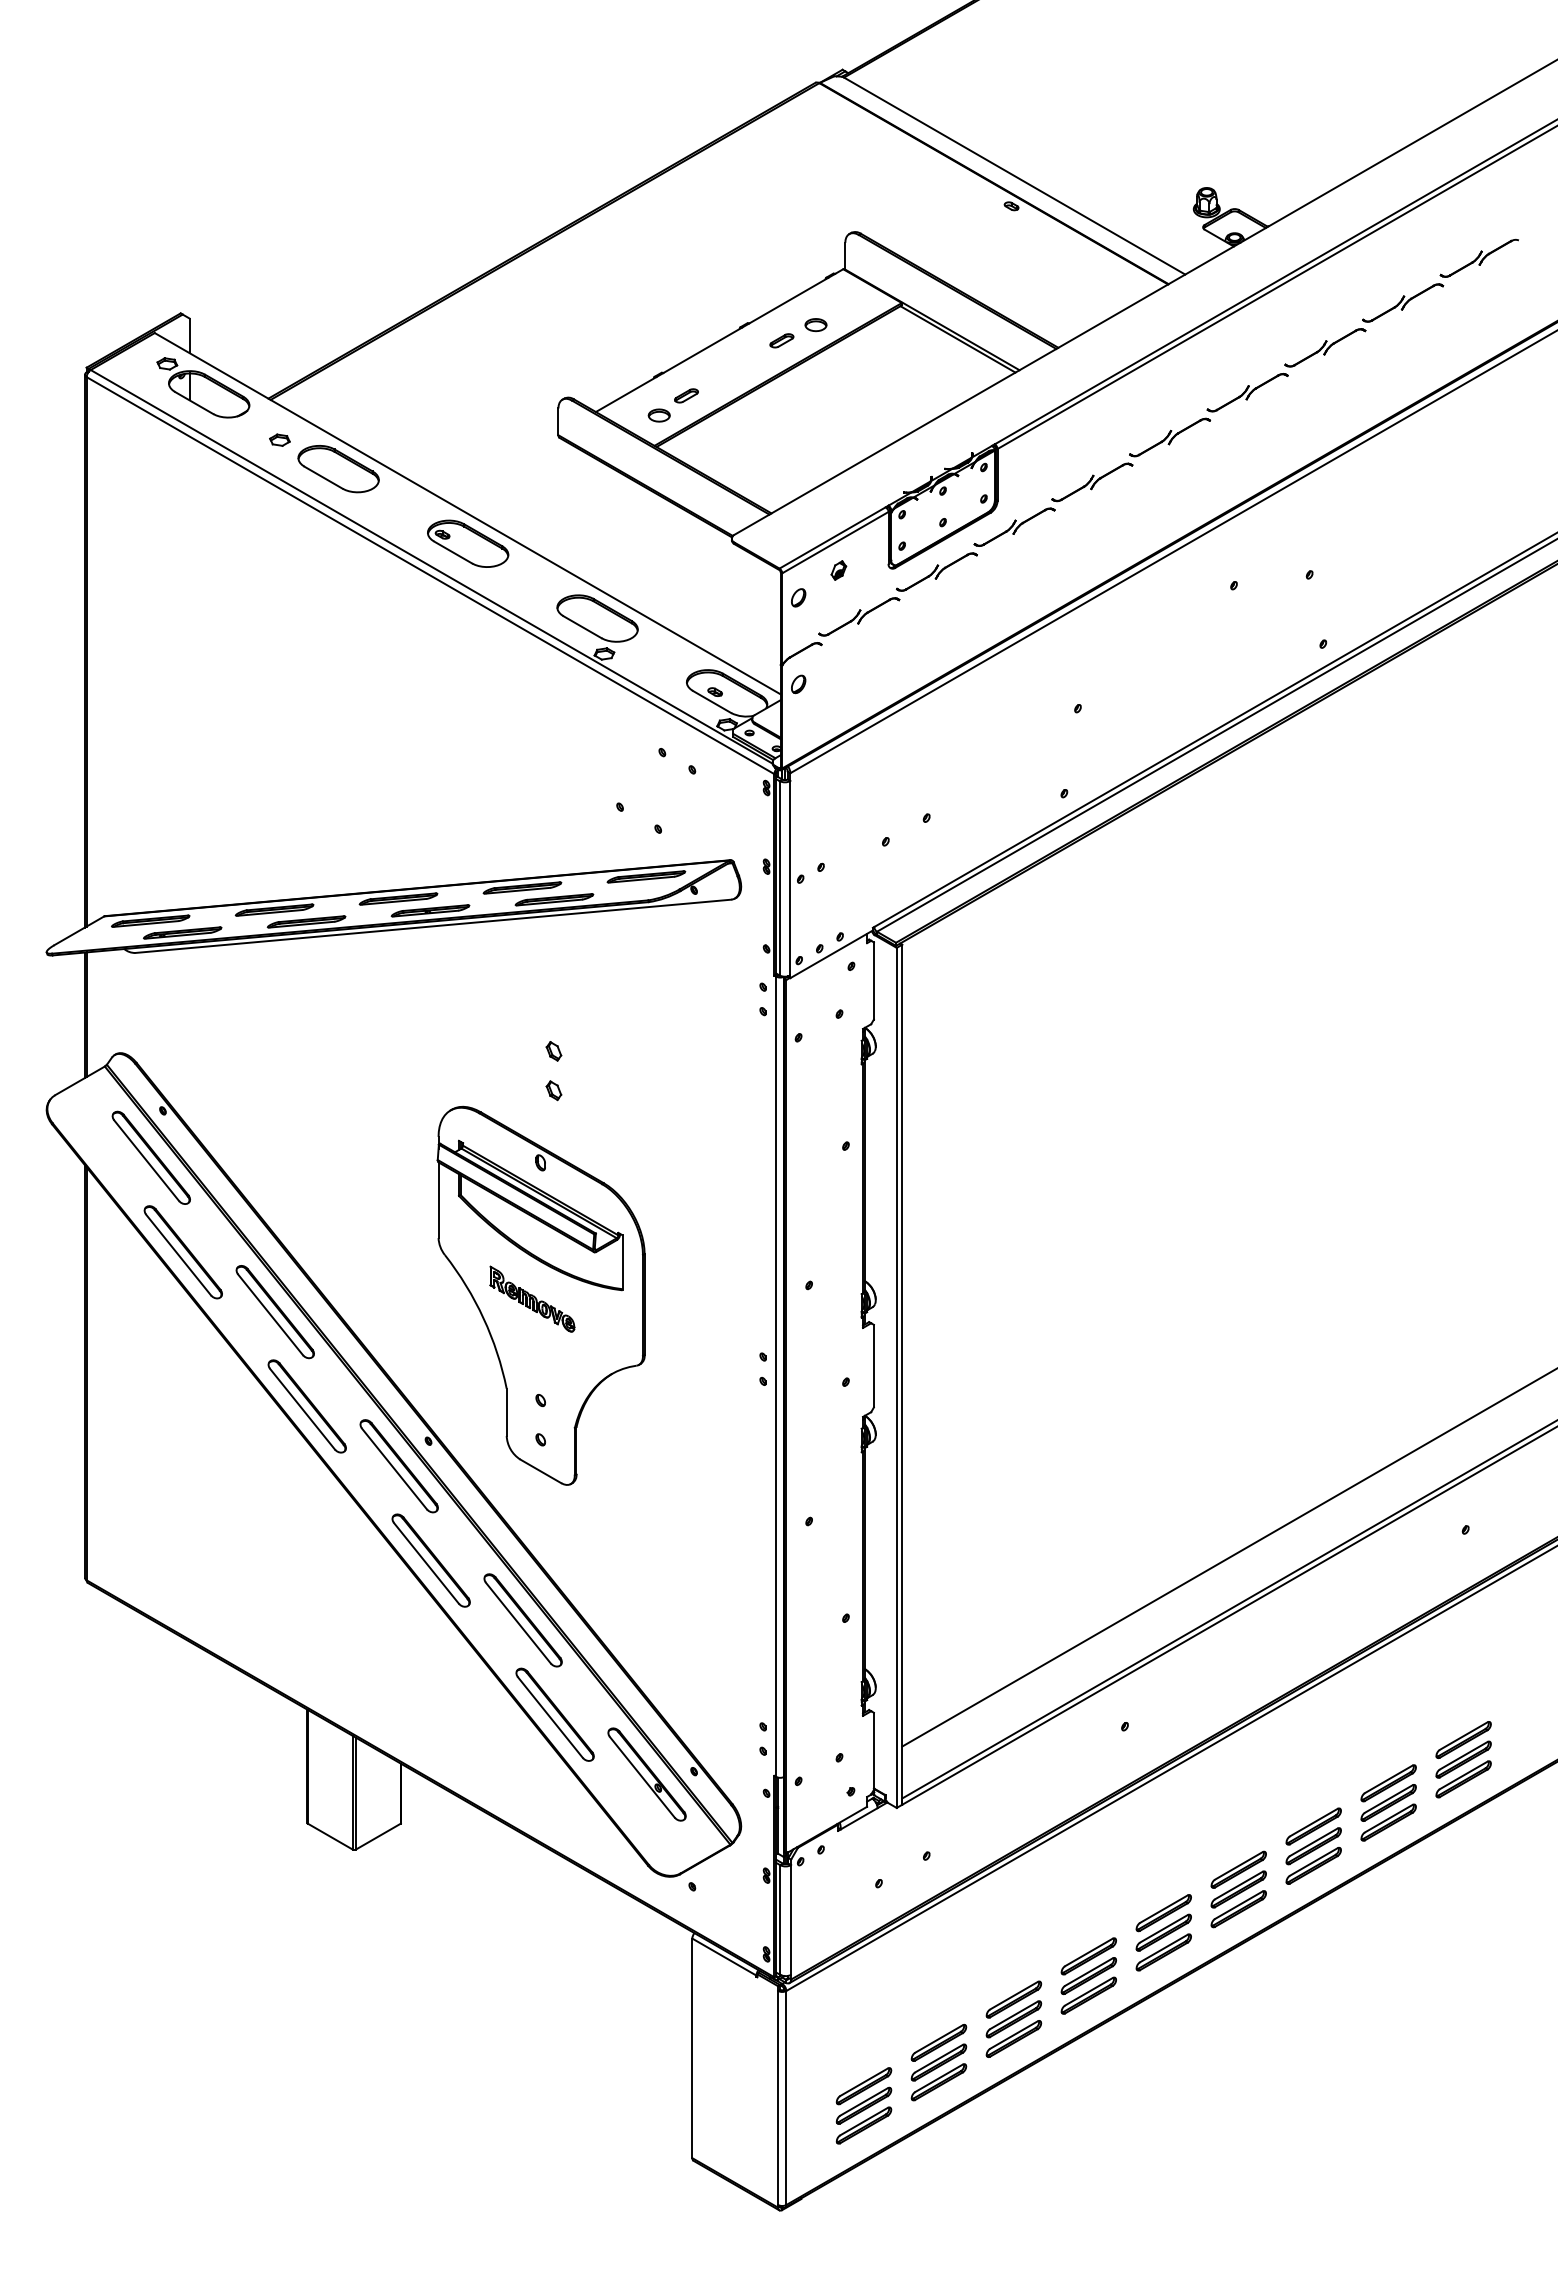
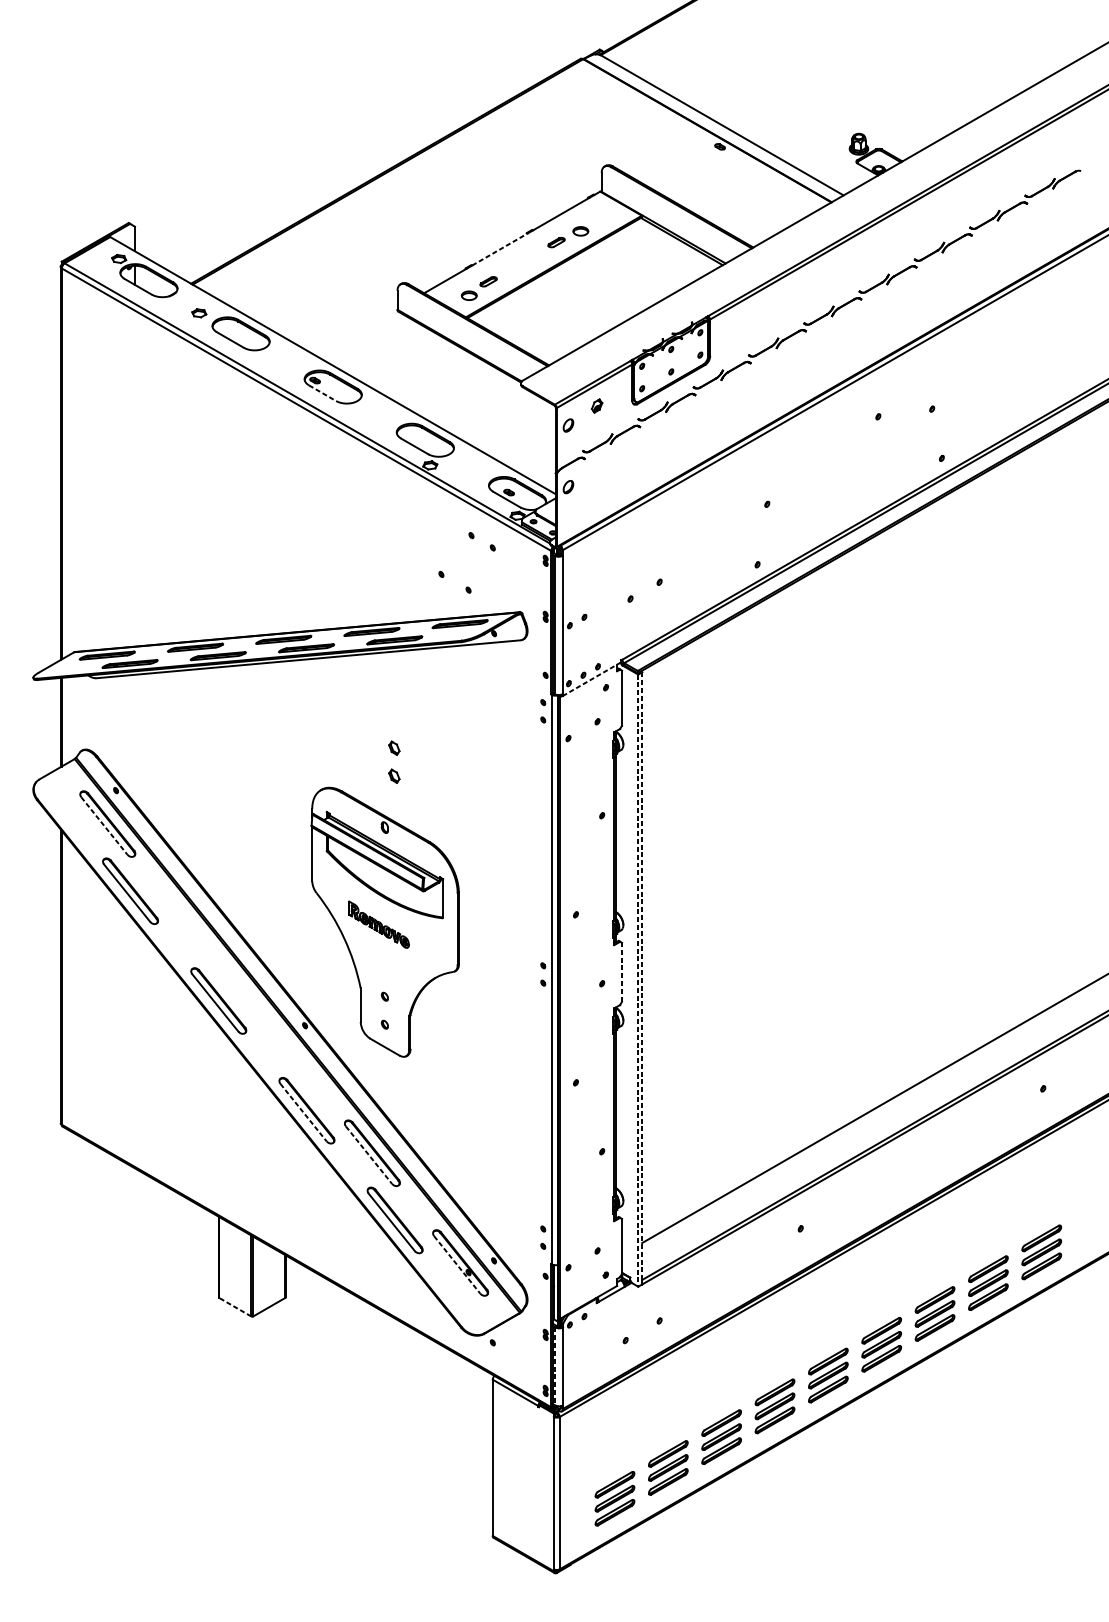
line: (702, 350) -> (500, 249), solid -> dashed
line: (453, 552) -> (322, 393), solid -> dashed
line: (831, 954) -> (591, 679), solid -> dashed
line: (146, 1160) -> (104, 825), solid -> dashed
part: (274, 1312) -> (195, 934), removed
line: (873, 1365) -> (621, 971), solid -> dashed
line: (902, 1375) -> (642, 978), solid -> dashed
line: (896, 1378) -> (638, 981), solid -> dashed
part: (398, 1466) -> (283, 1043), removed
line: (426, 1563) -> (303, 1112), solid -> dashed
line: (518, 1623) -> (369, 1155), solid -> dashed
line: (642, 1777) -> (457, 1265), solid -> dashed
line: (330, 1836) -> (235, 1307), solid -> dashed
line: (780, 1920) -> (555, 1366), solid -> dashed

